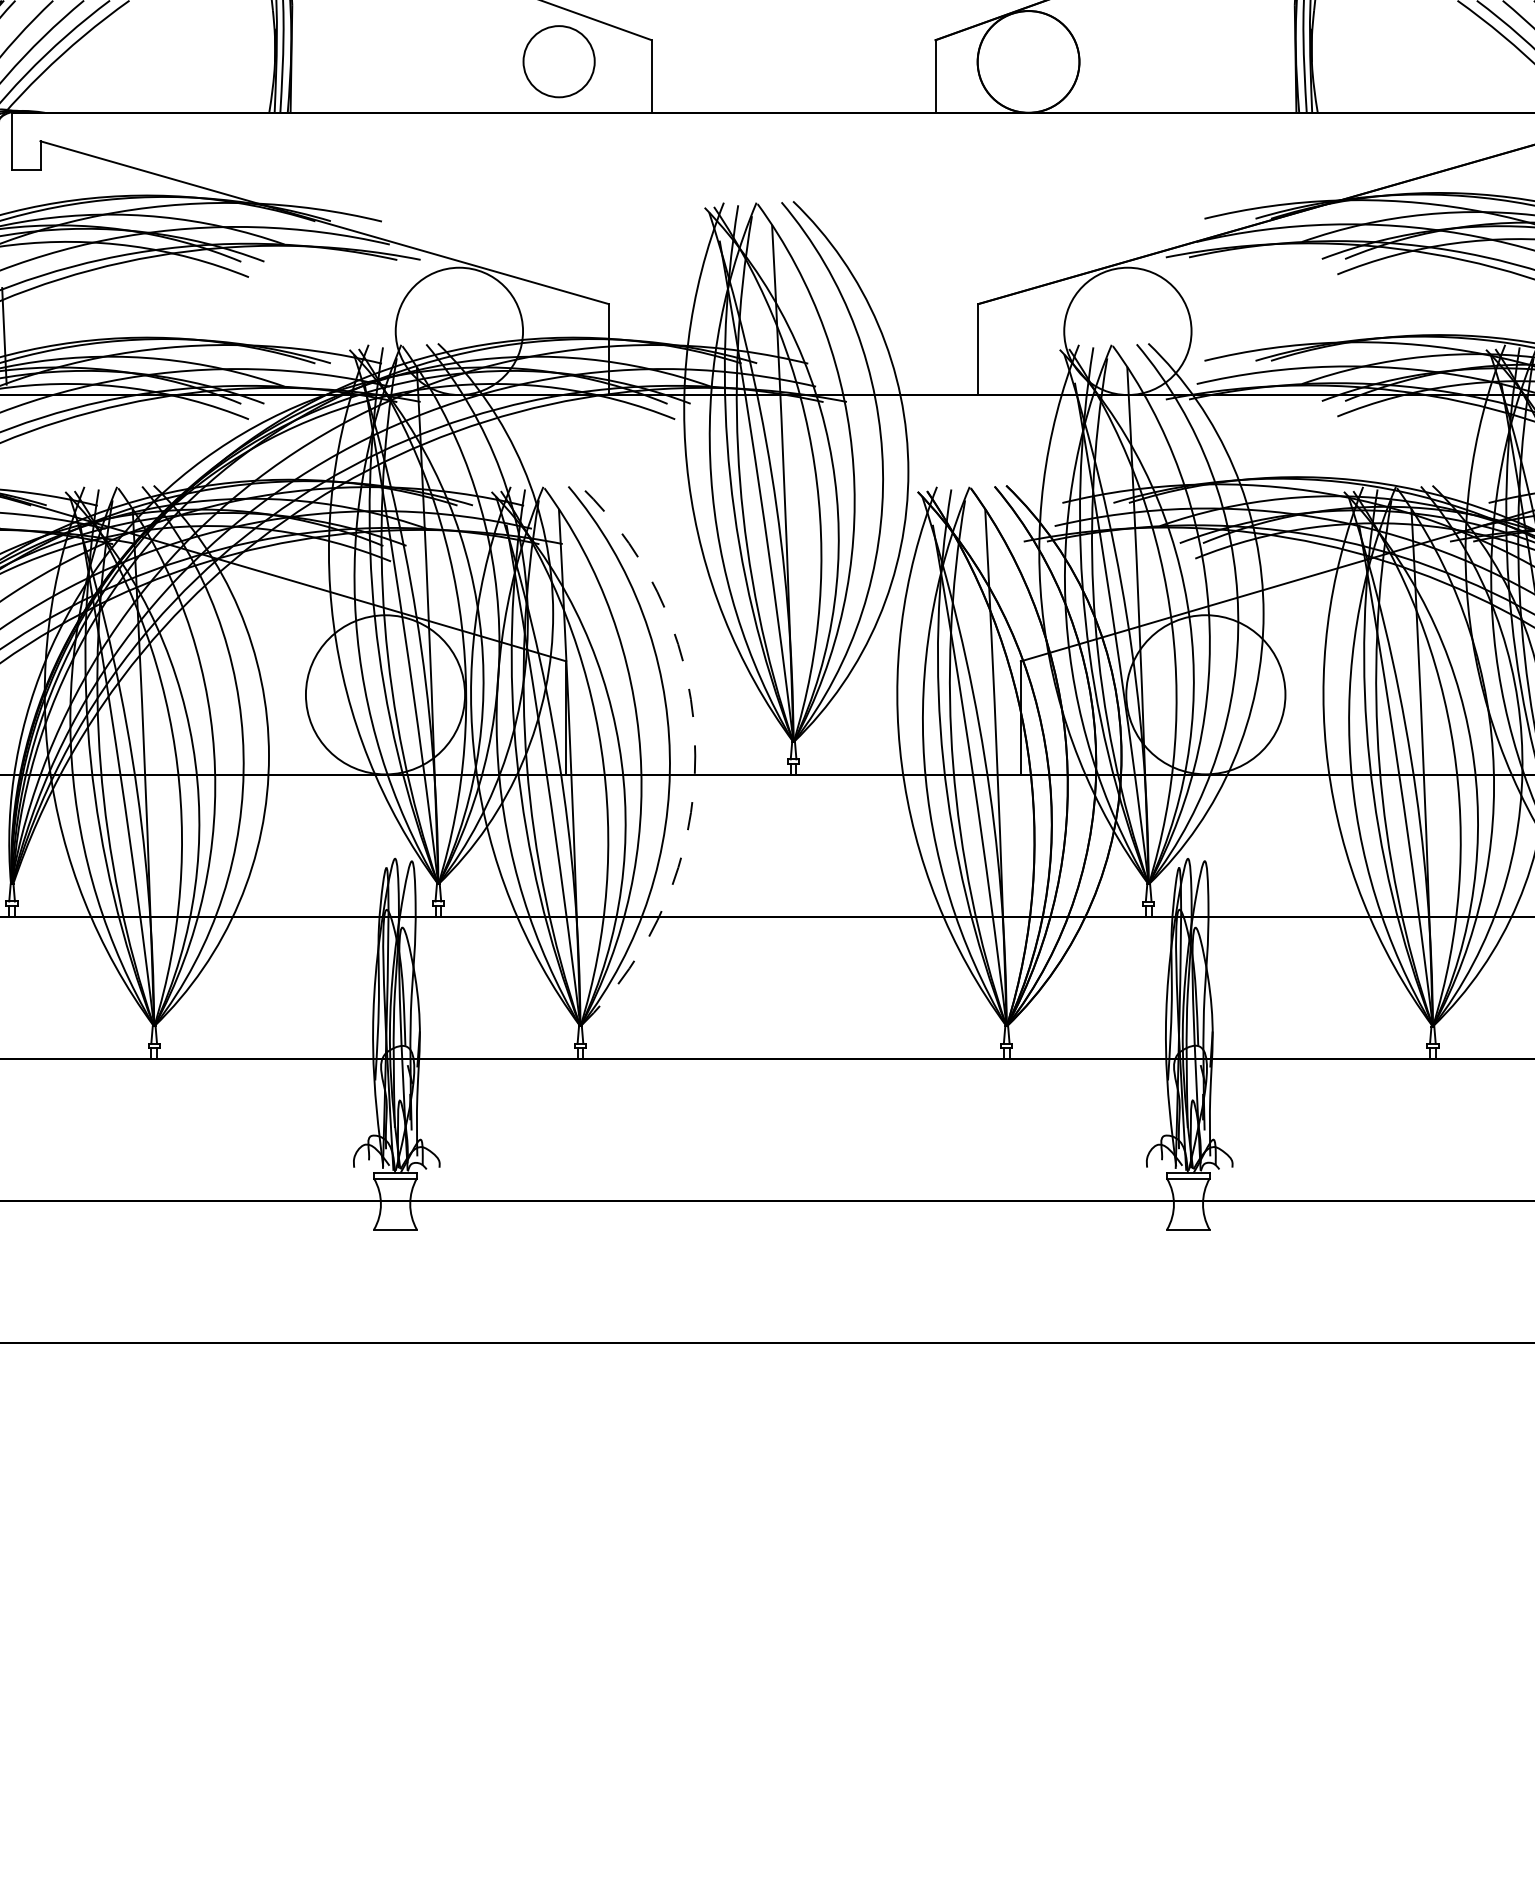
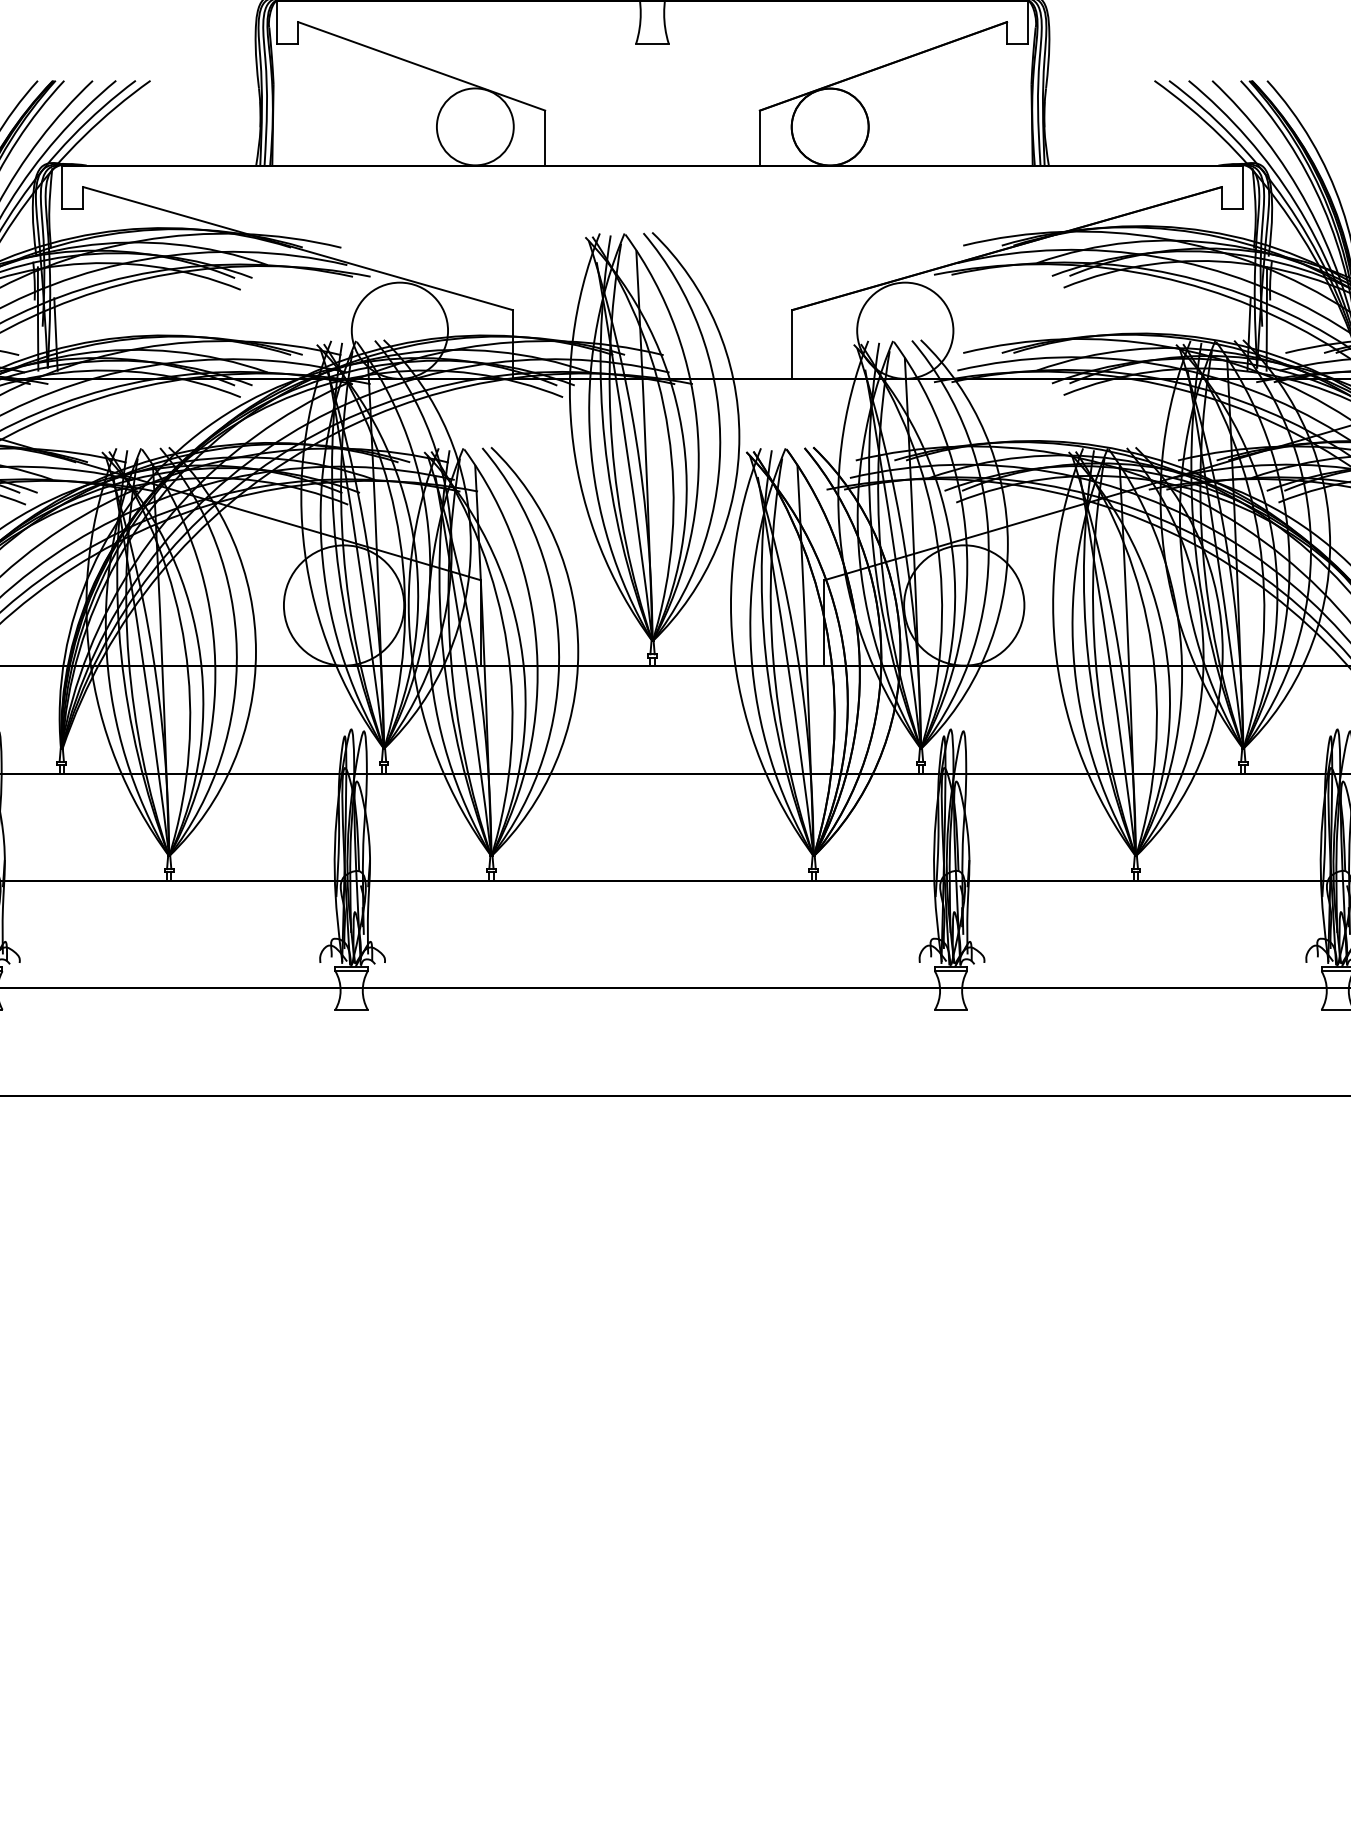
circle: (558, 61) -> (474, 126), size x1.43
arc: (695, 755) -> (578, 651), dashed -> solid

